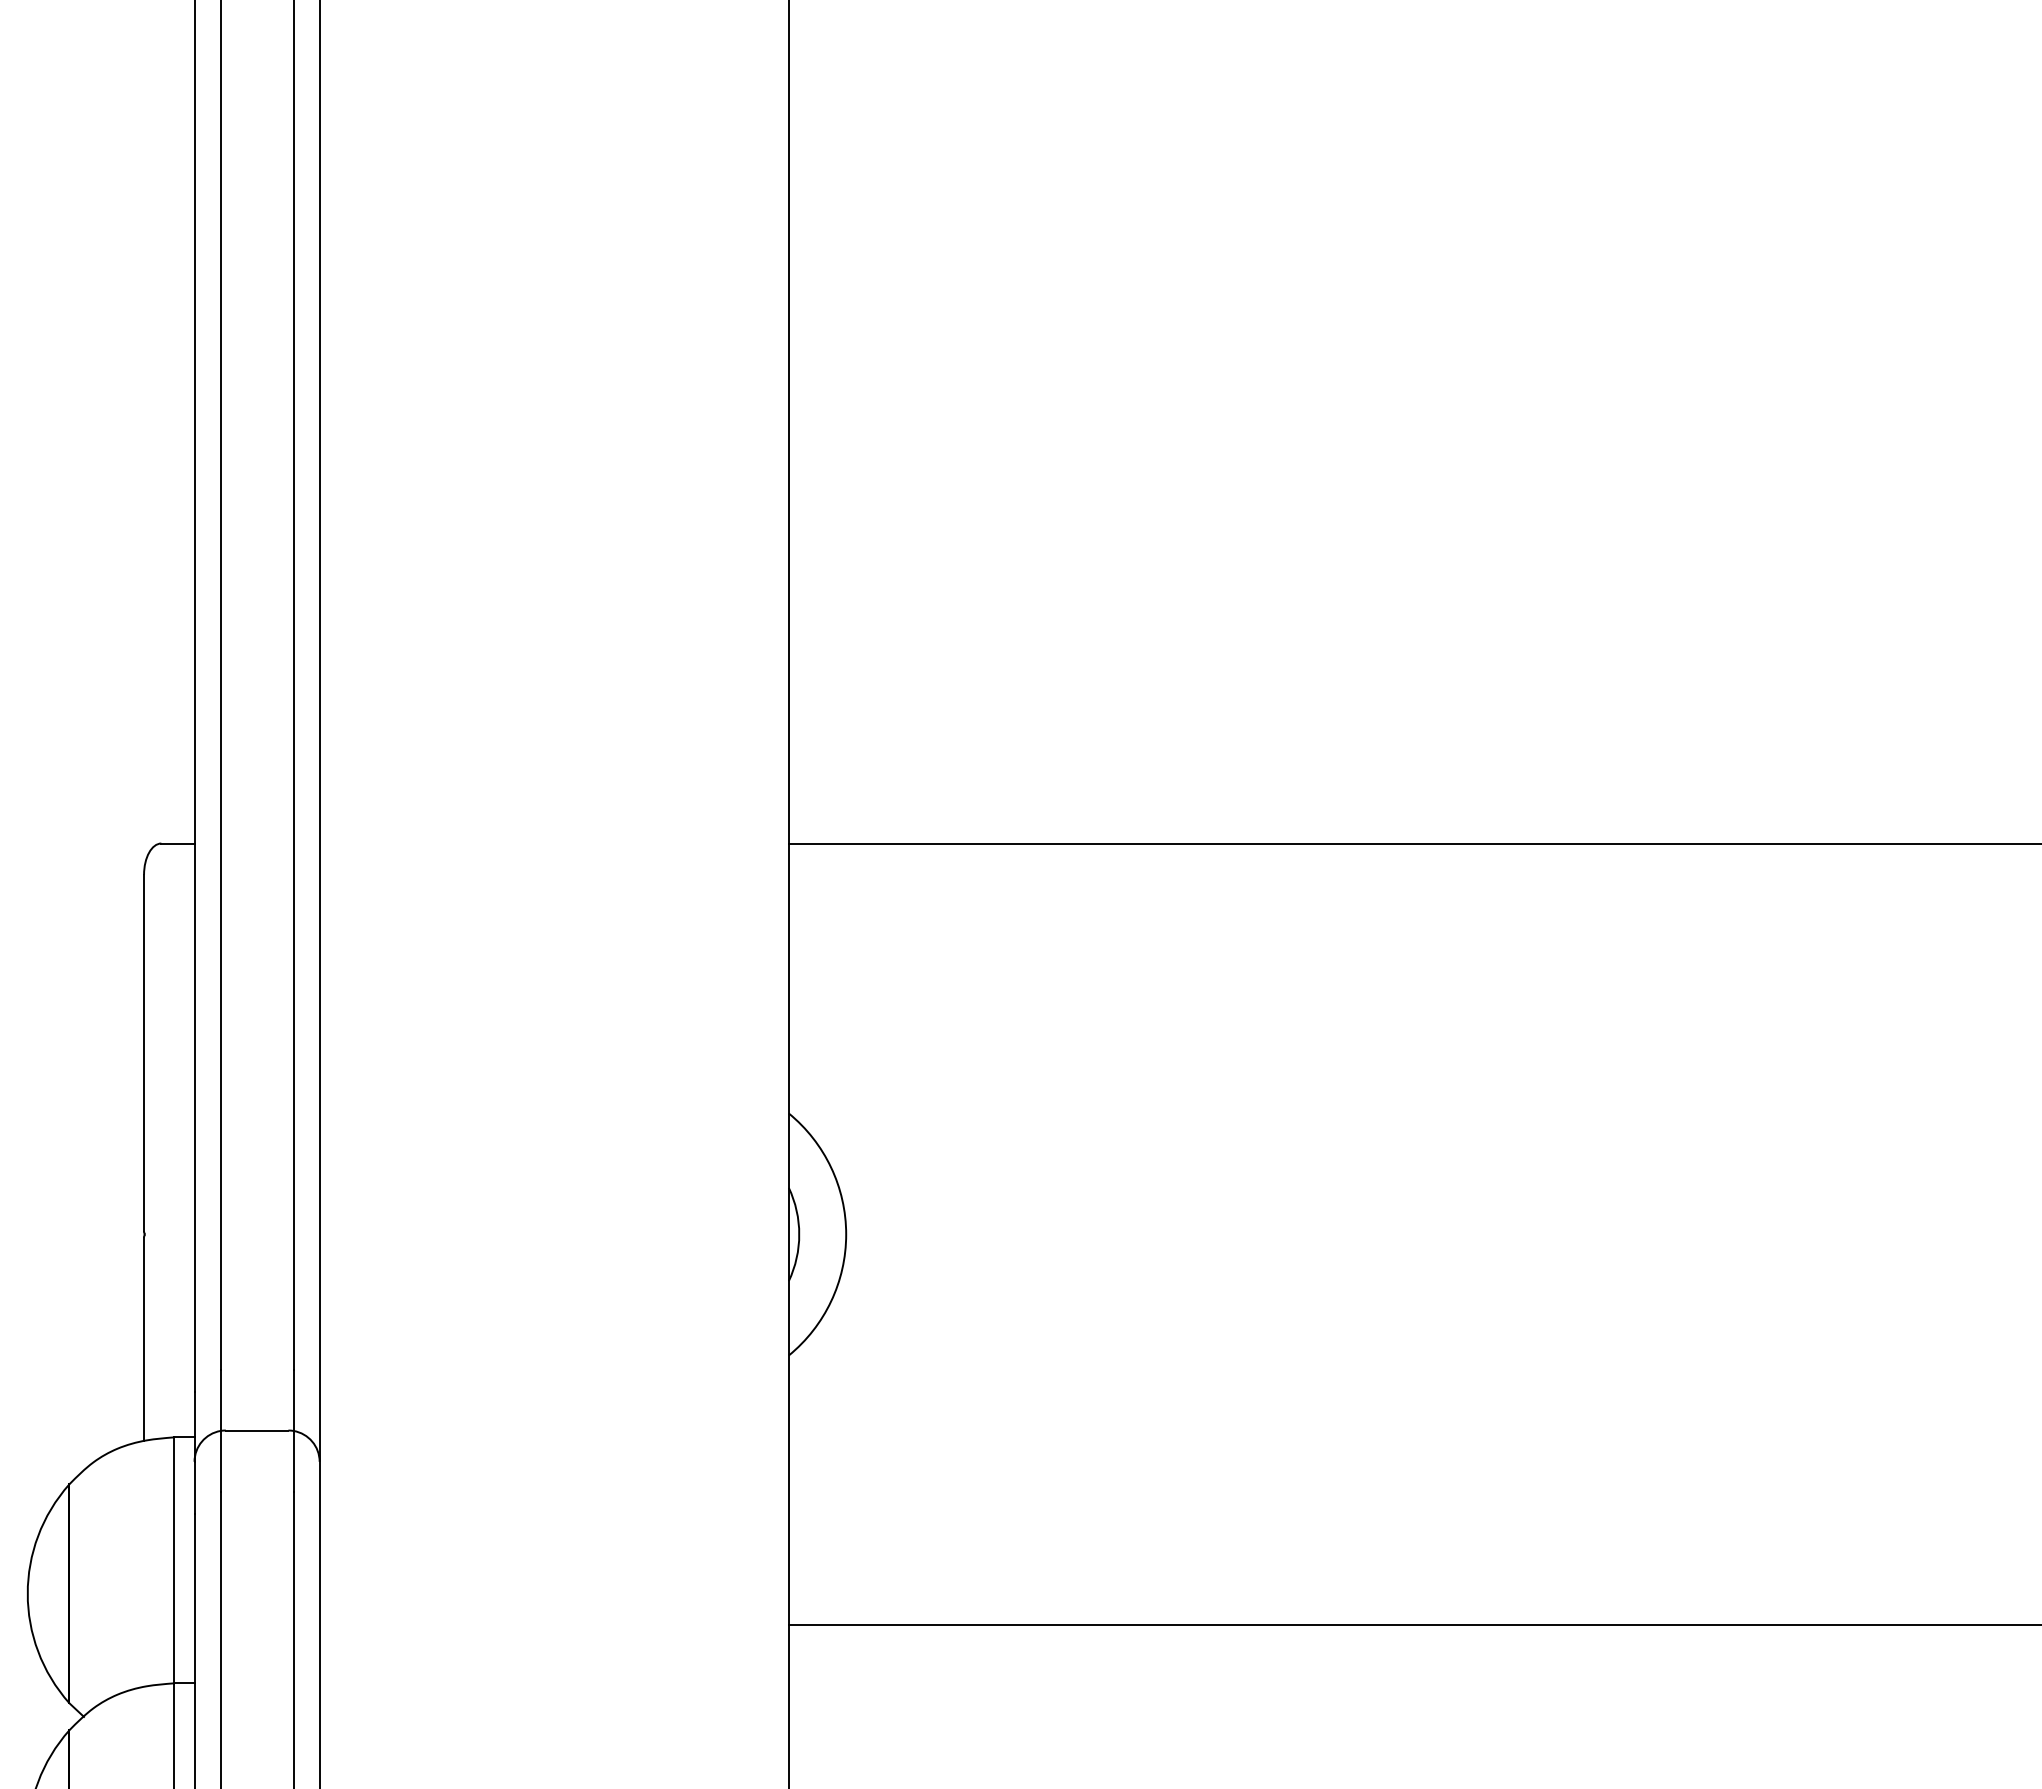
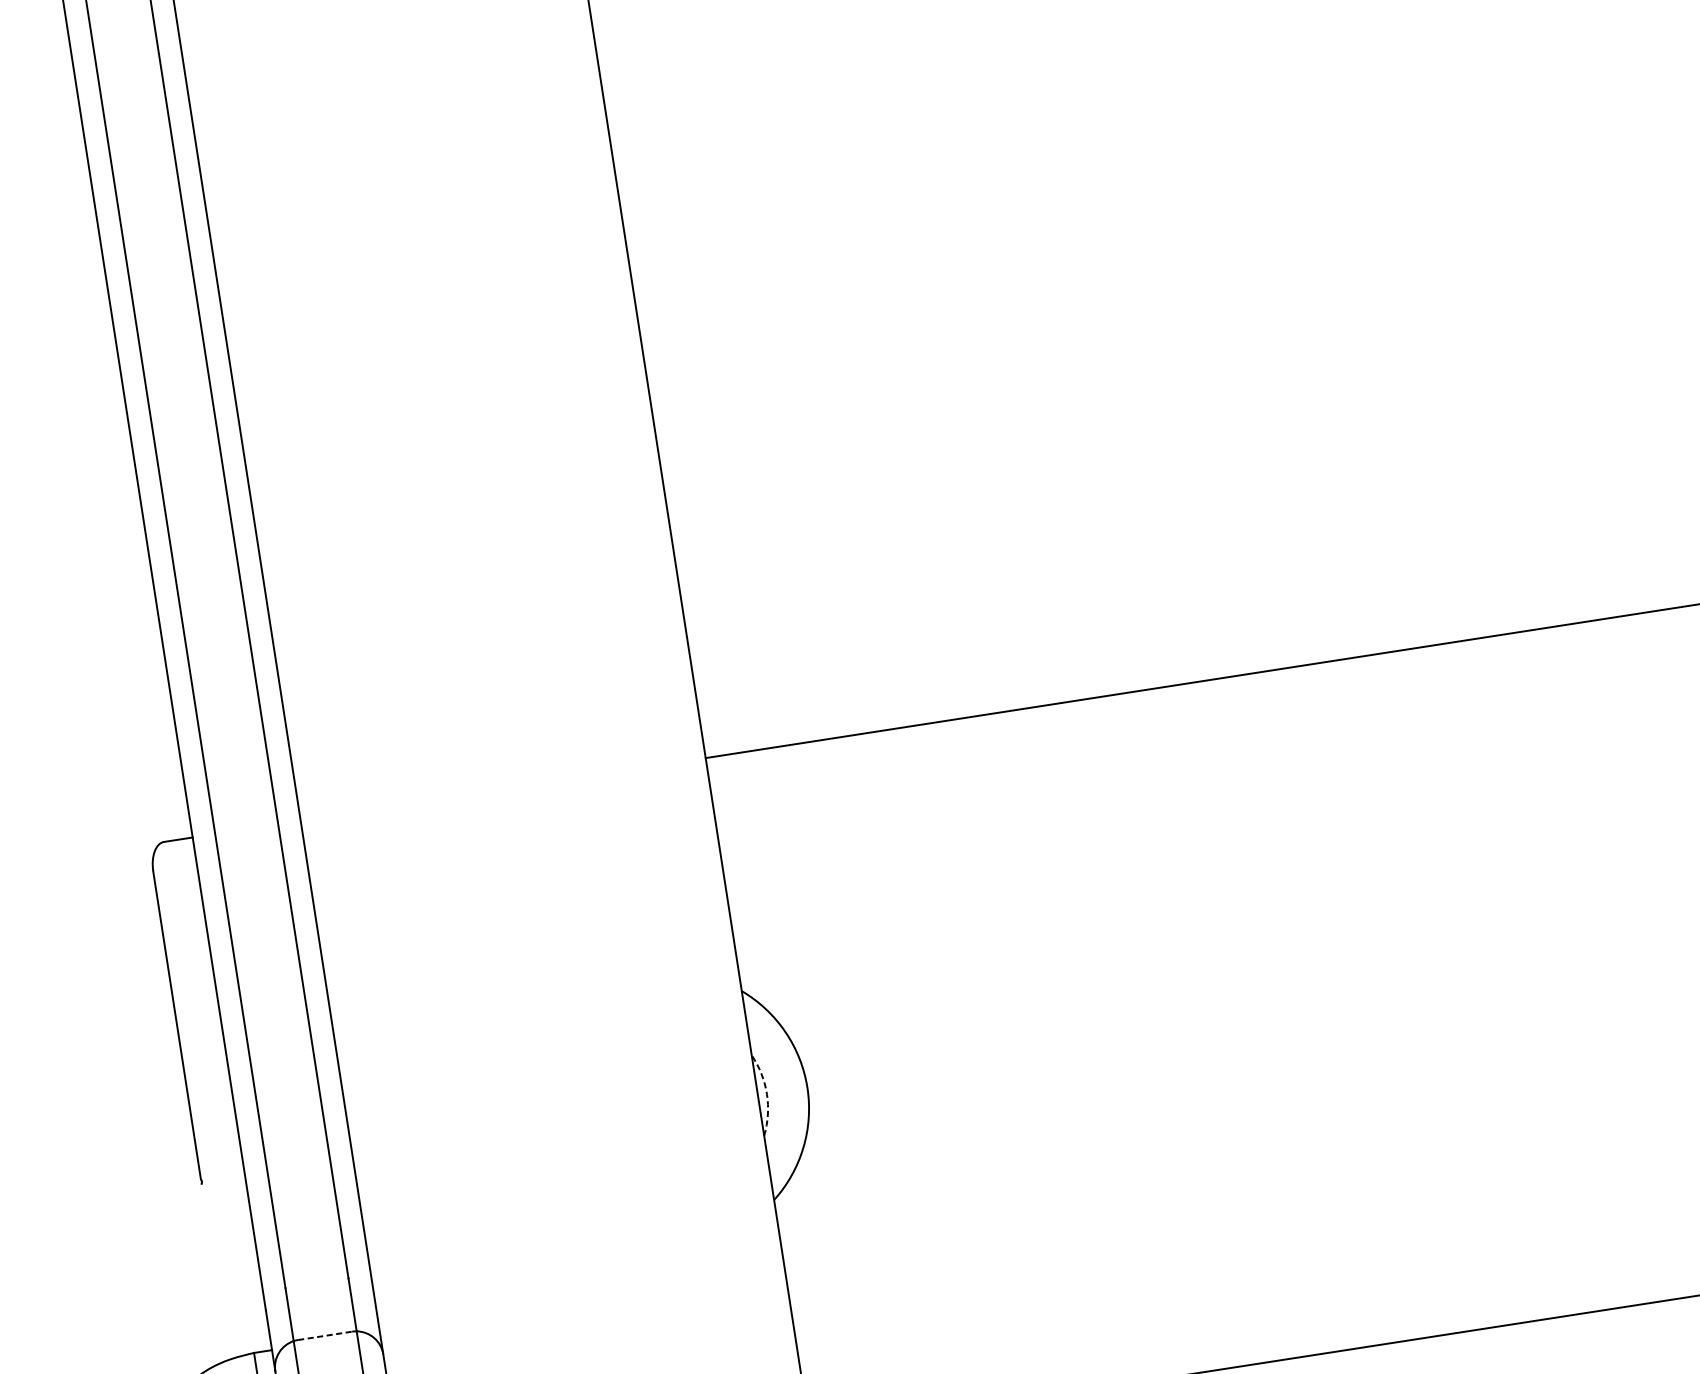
arc: (799, 1234) -> (767, 1094), solid -> dashed
line: (143, 1339) -> (214, 1272), removed
line: (257, 1430) -> (325, 1335), solid -> dashed

